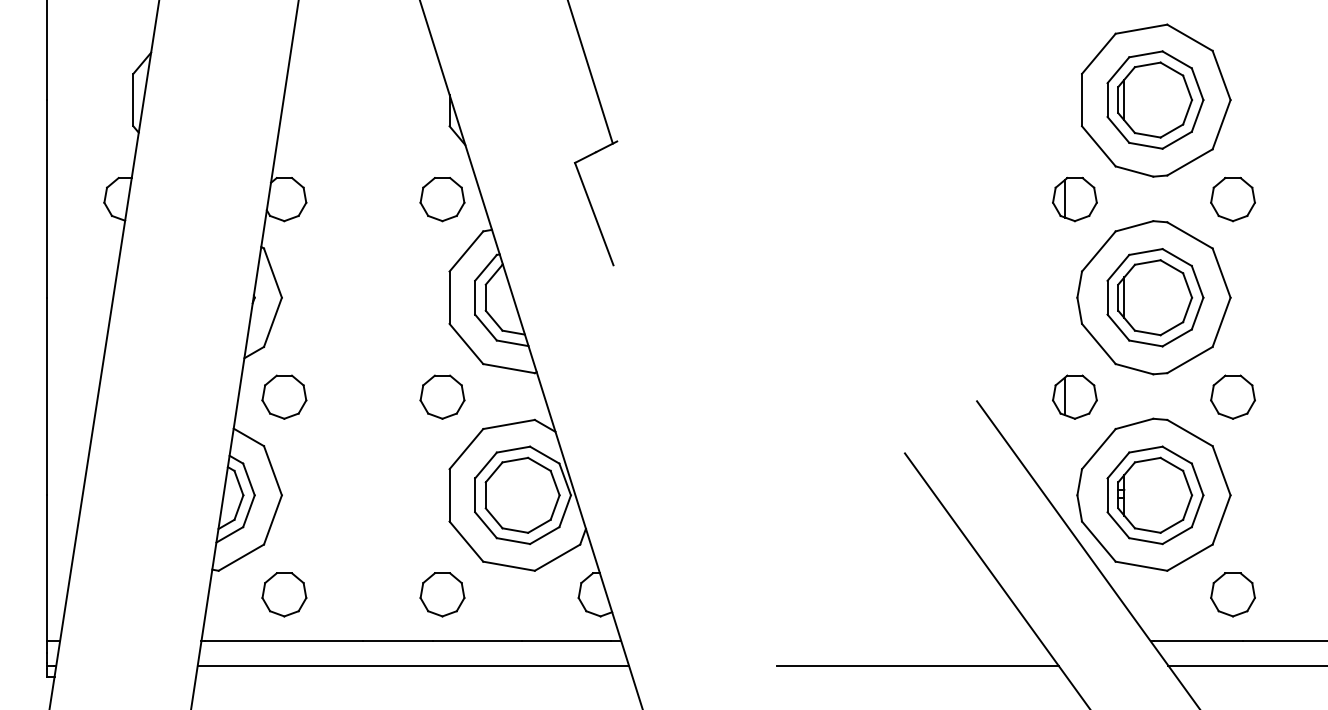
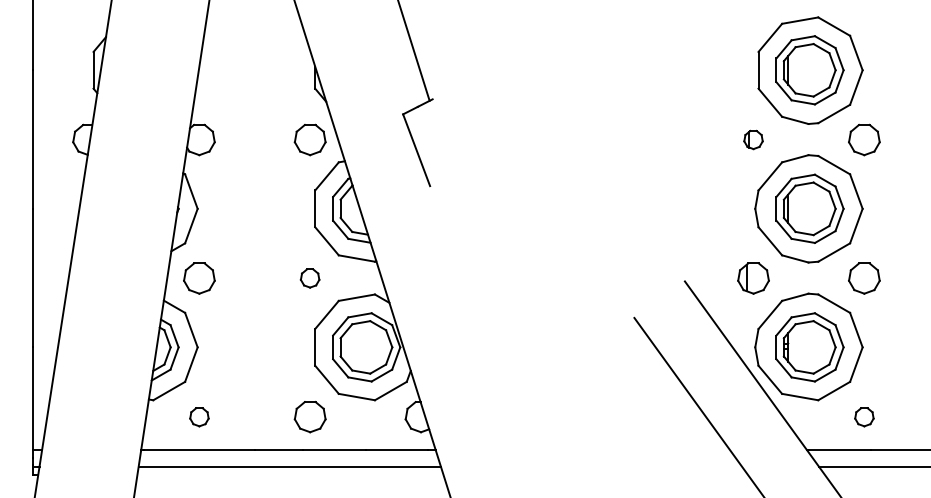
part: (1074, 198) -> (753, 139), size x0.6
part: (441, 397) -> (309, 278), size x0.6
part: (284, 595) -> (199, 417), size x0.6
part: (1233, 595) -> (864, 417), size x0.6
line: (917, 665) -> (643, 466), removed

